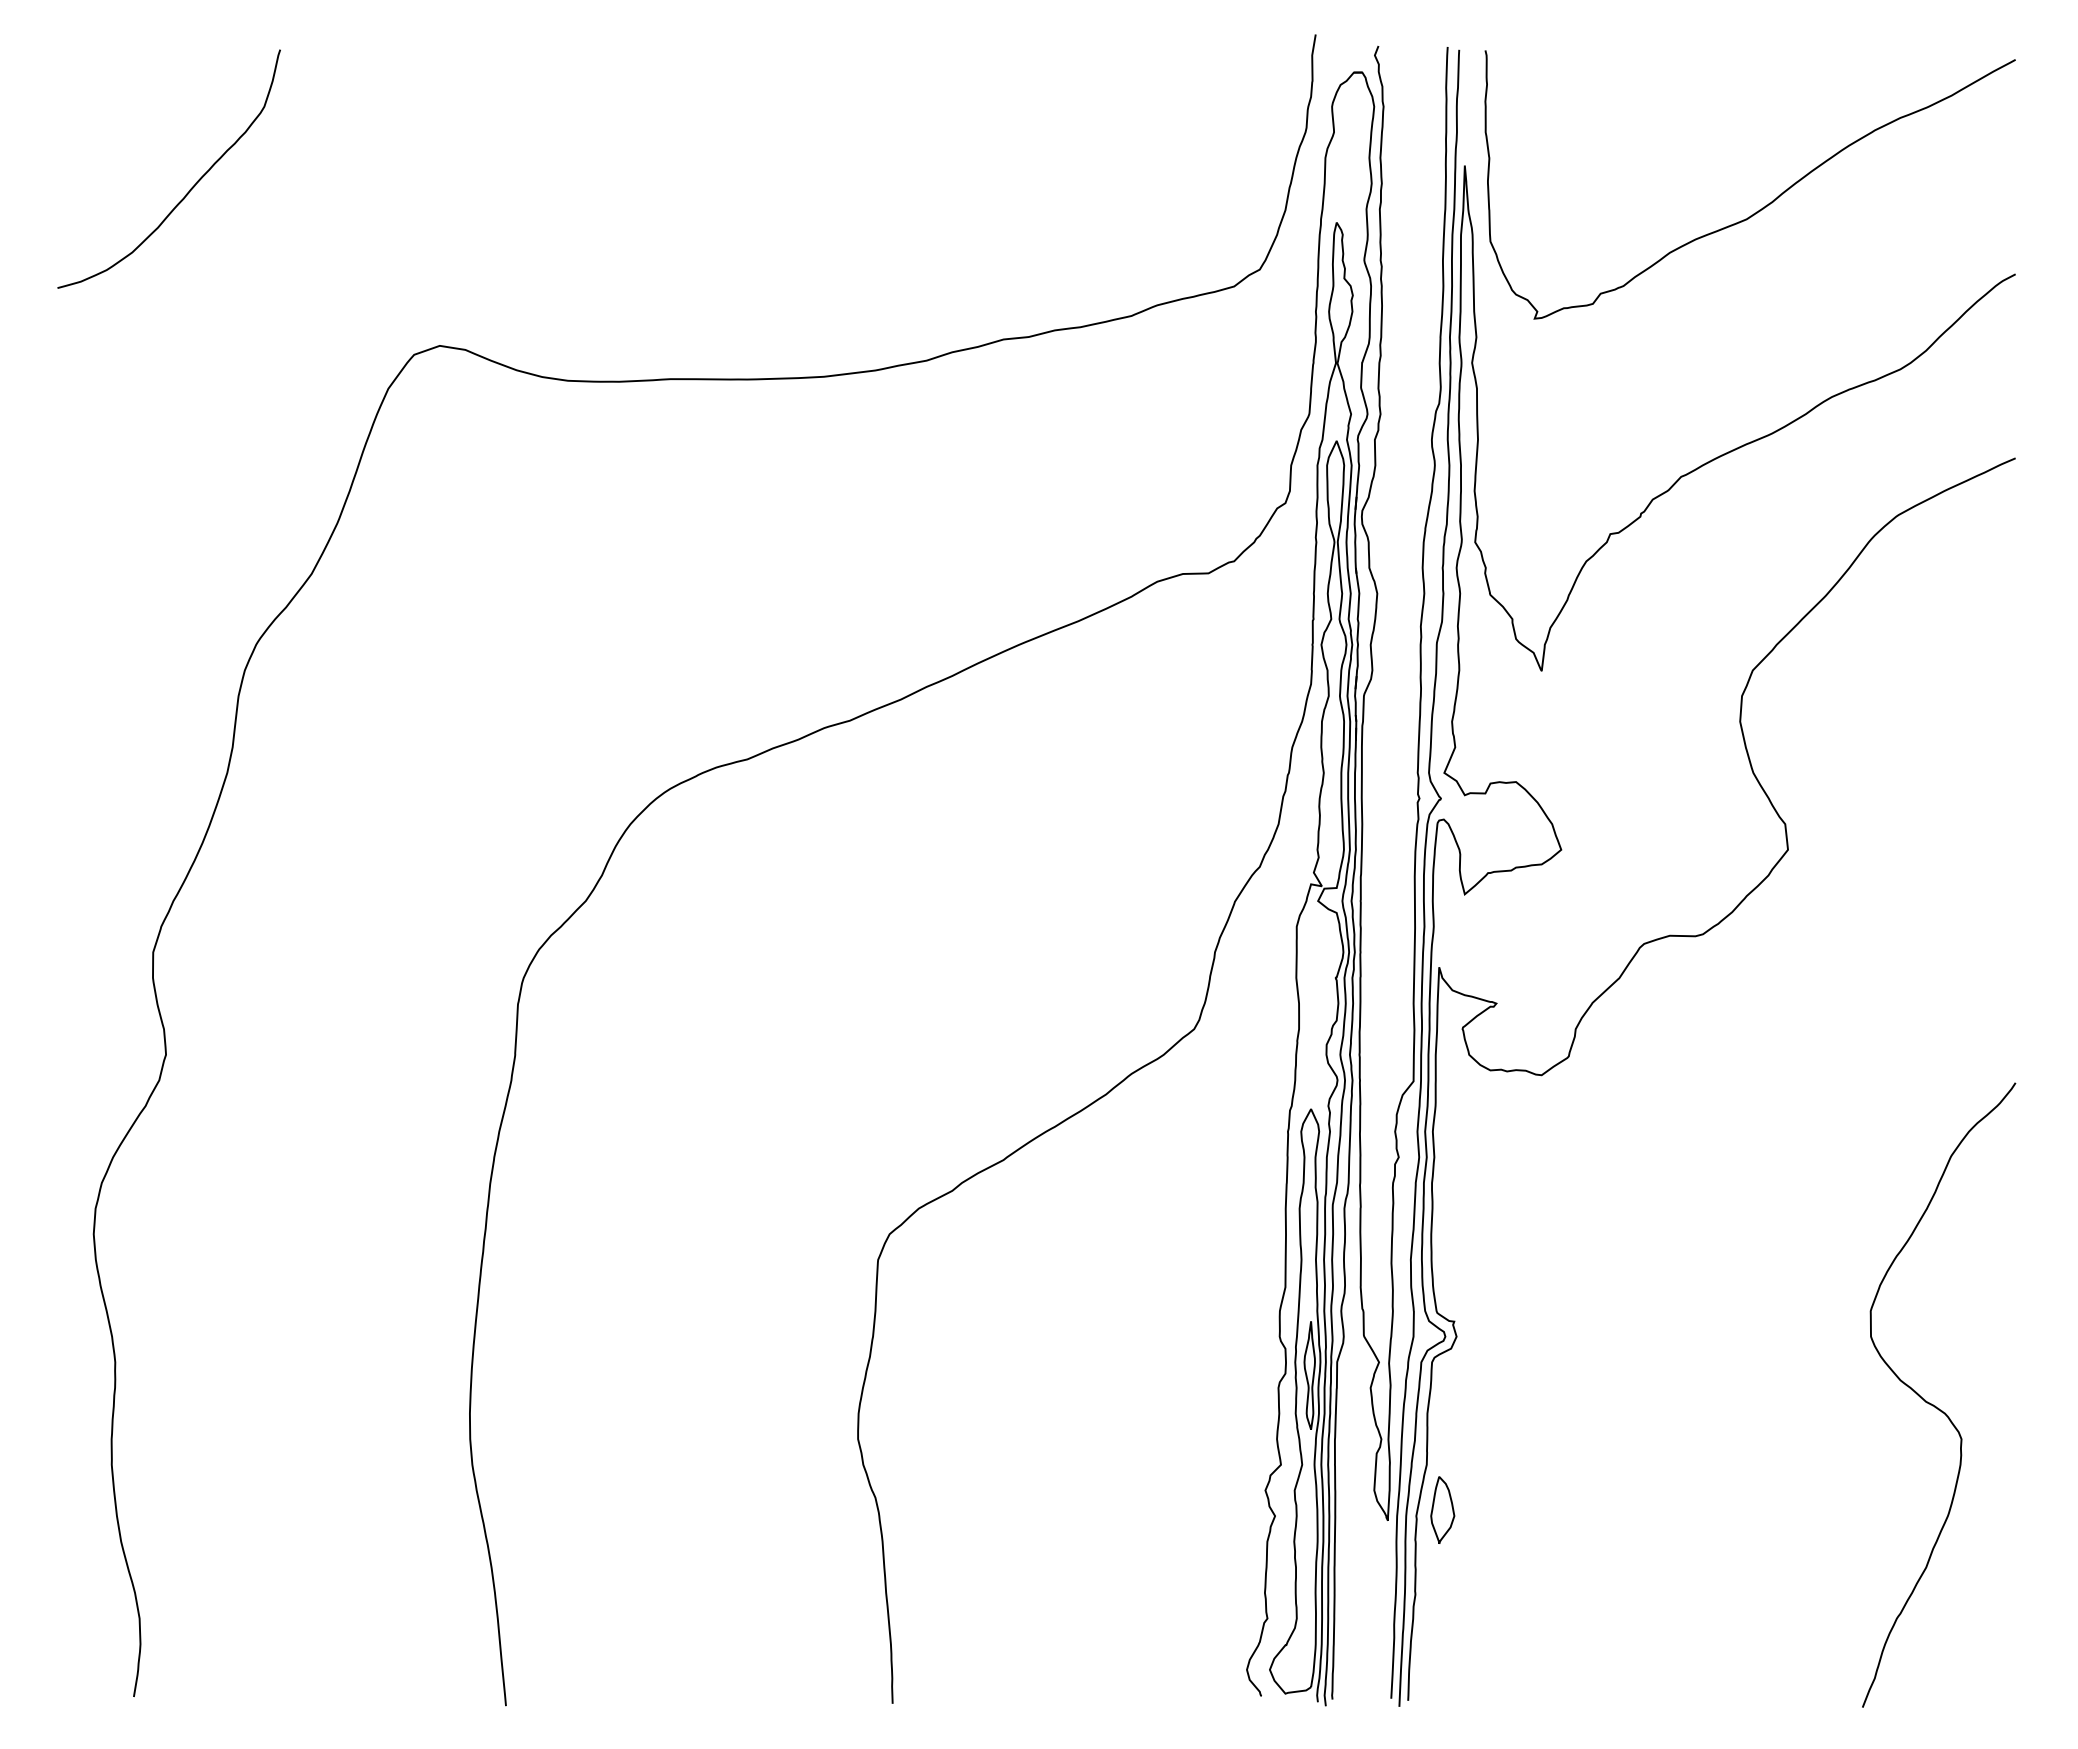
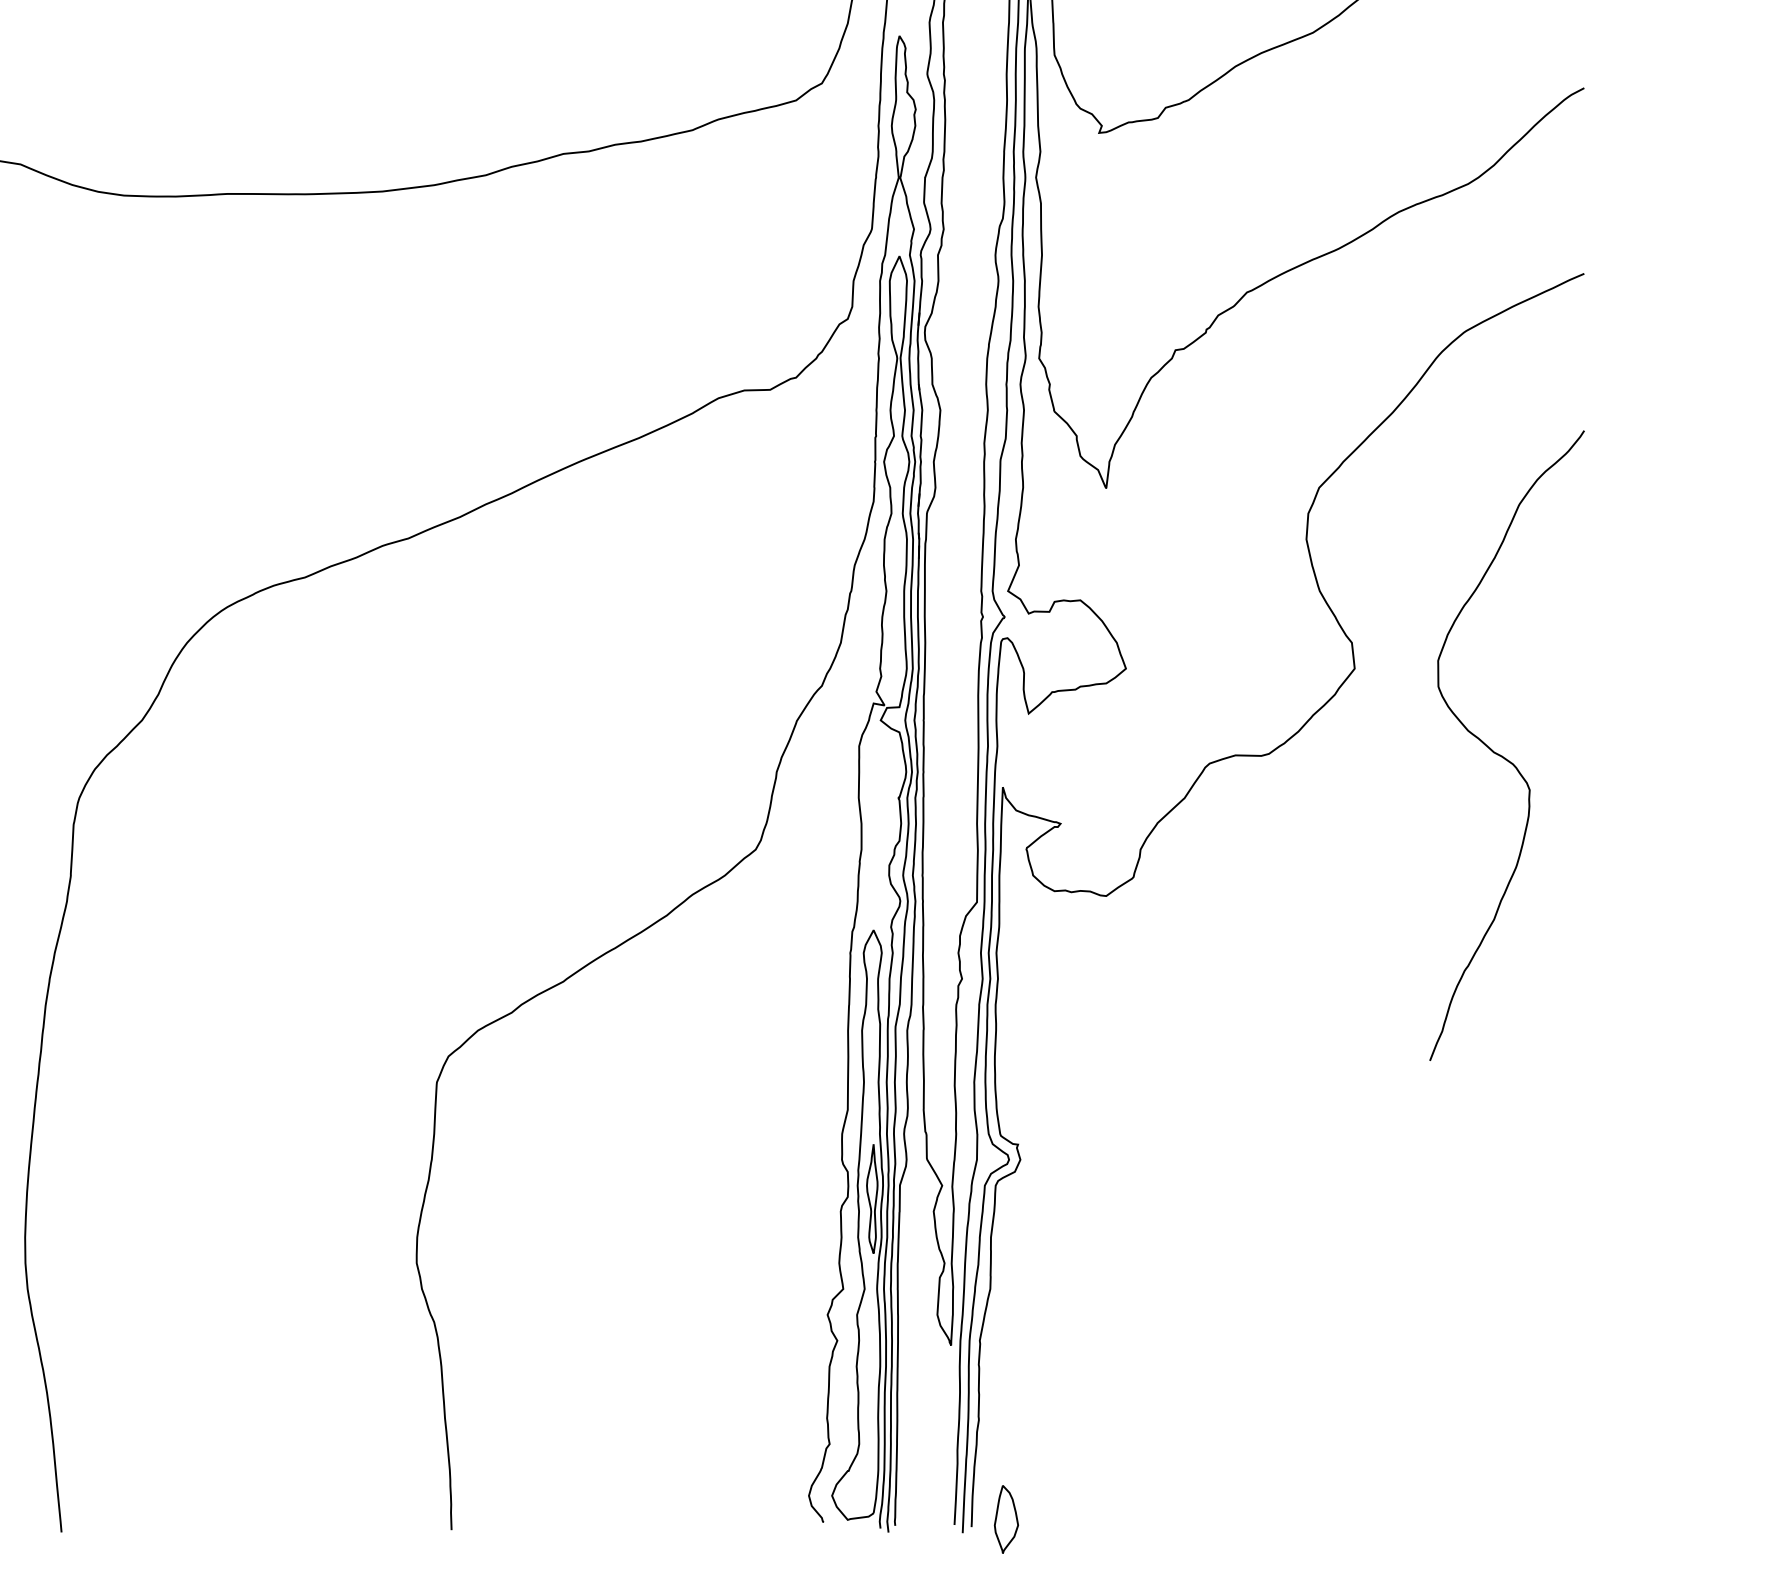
curve: (1933, 1404) -> (1501, 755), moved
part: (1442, 1509) -> (1006, 1518), moved

